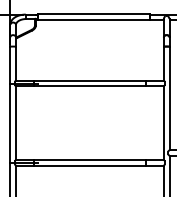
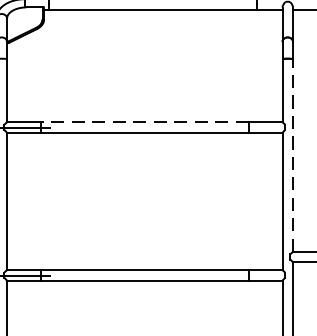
line: (89, 80) -> (144, 121), solid -> dashed
line: (169, 98) -> (293, 155), solid -> dashed

